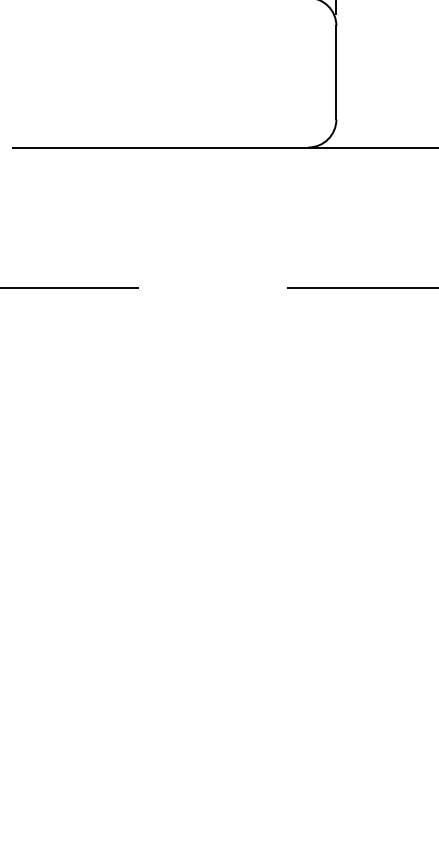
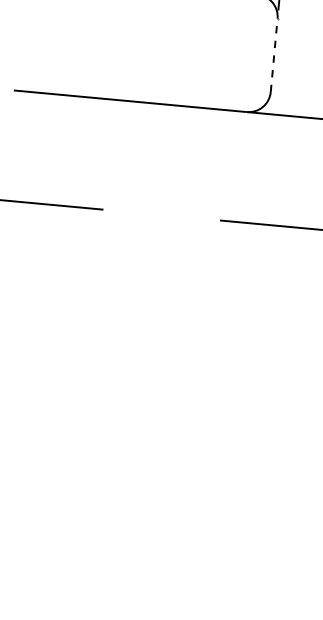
line: (336, 72) -> (274, 55), solid -> dashed

